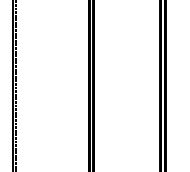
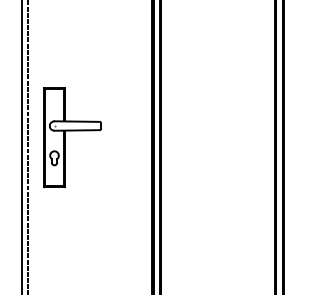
part: (41, 80) -> (71, 138), added

